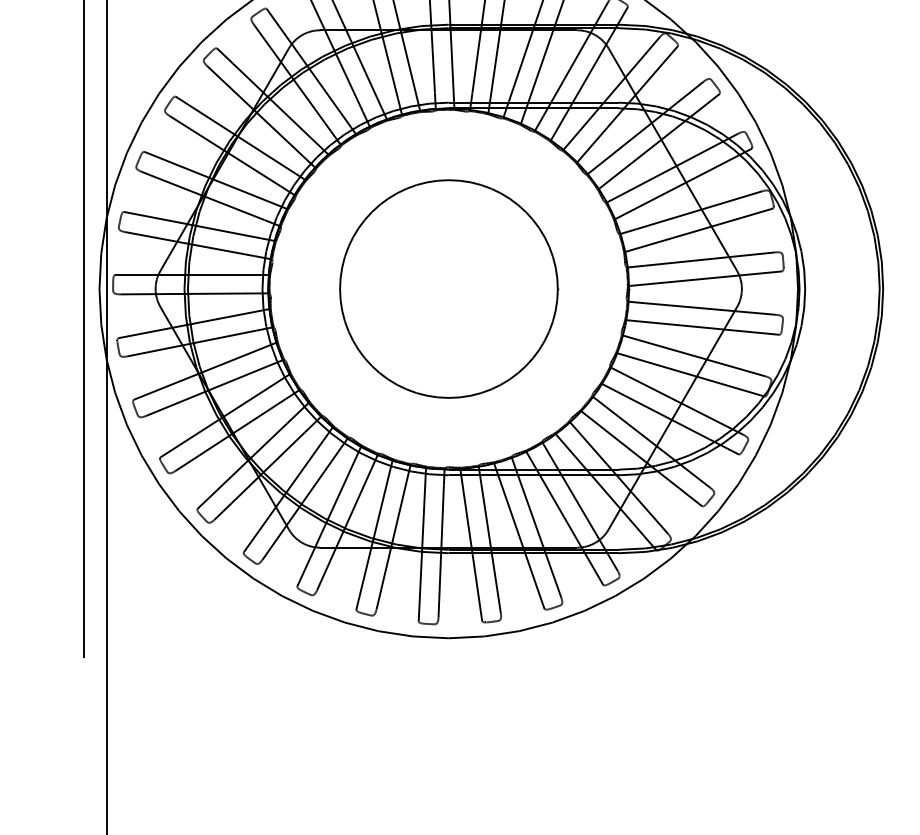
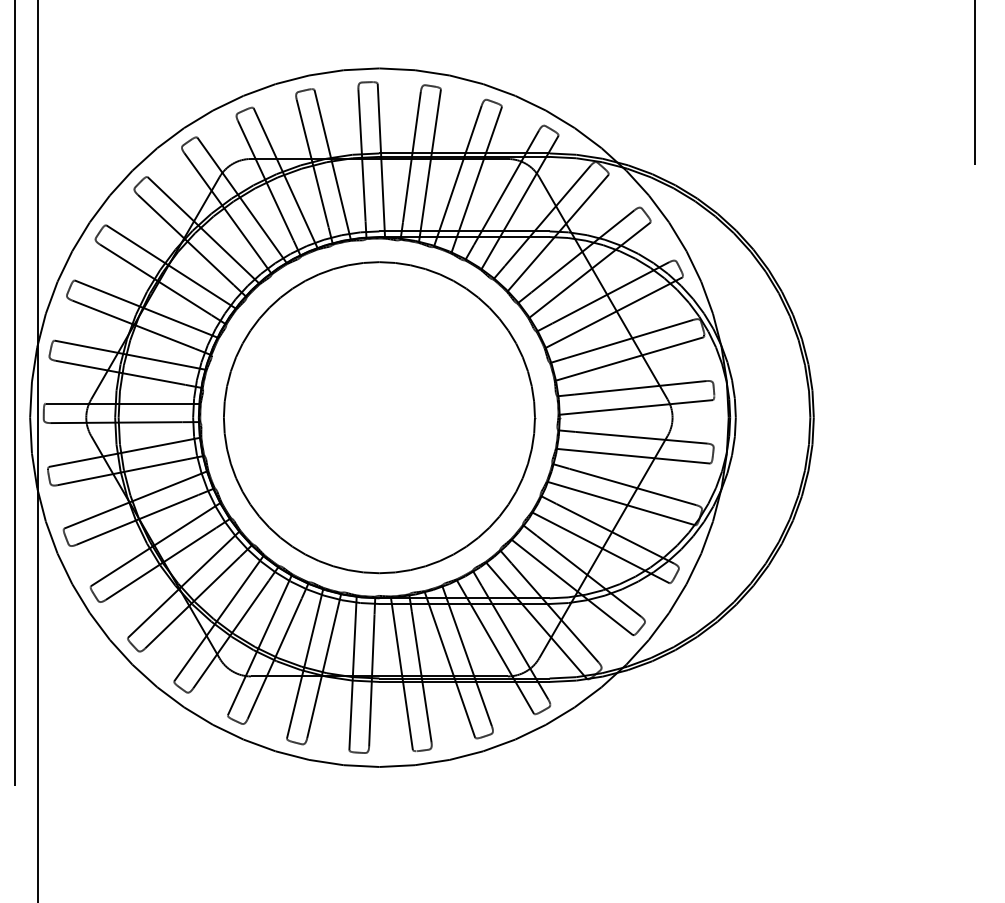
part: (448, 288) -> (379, 417), size x1.43

